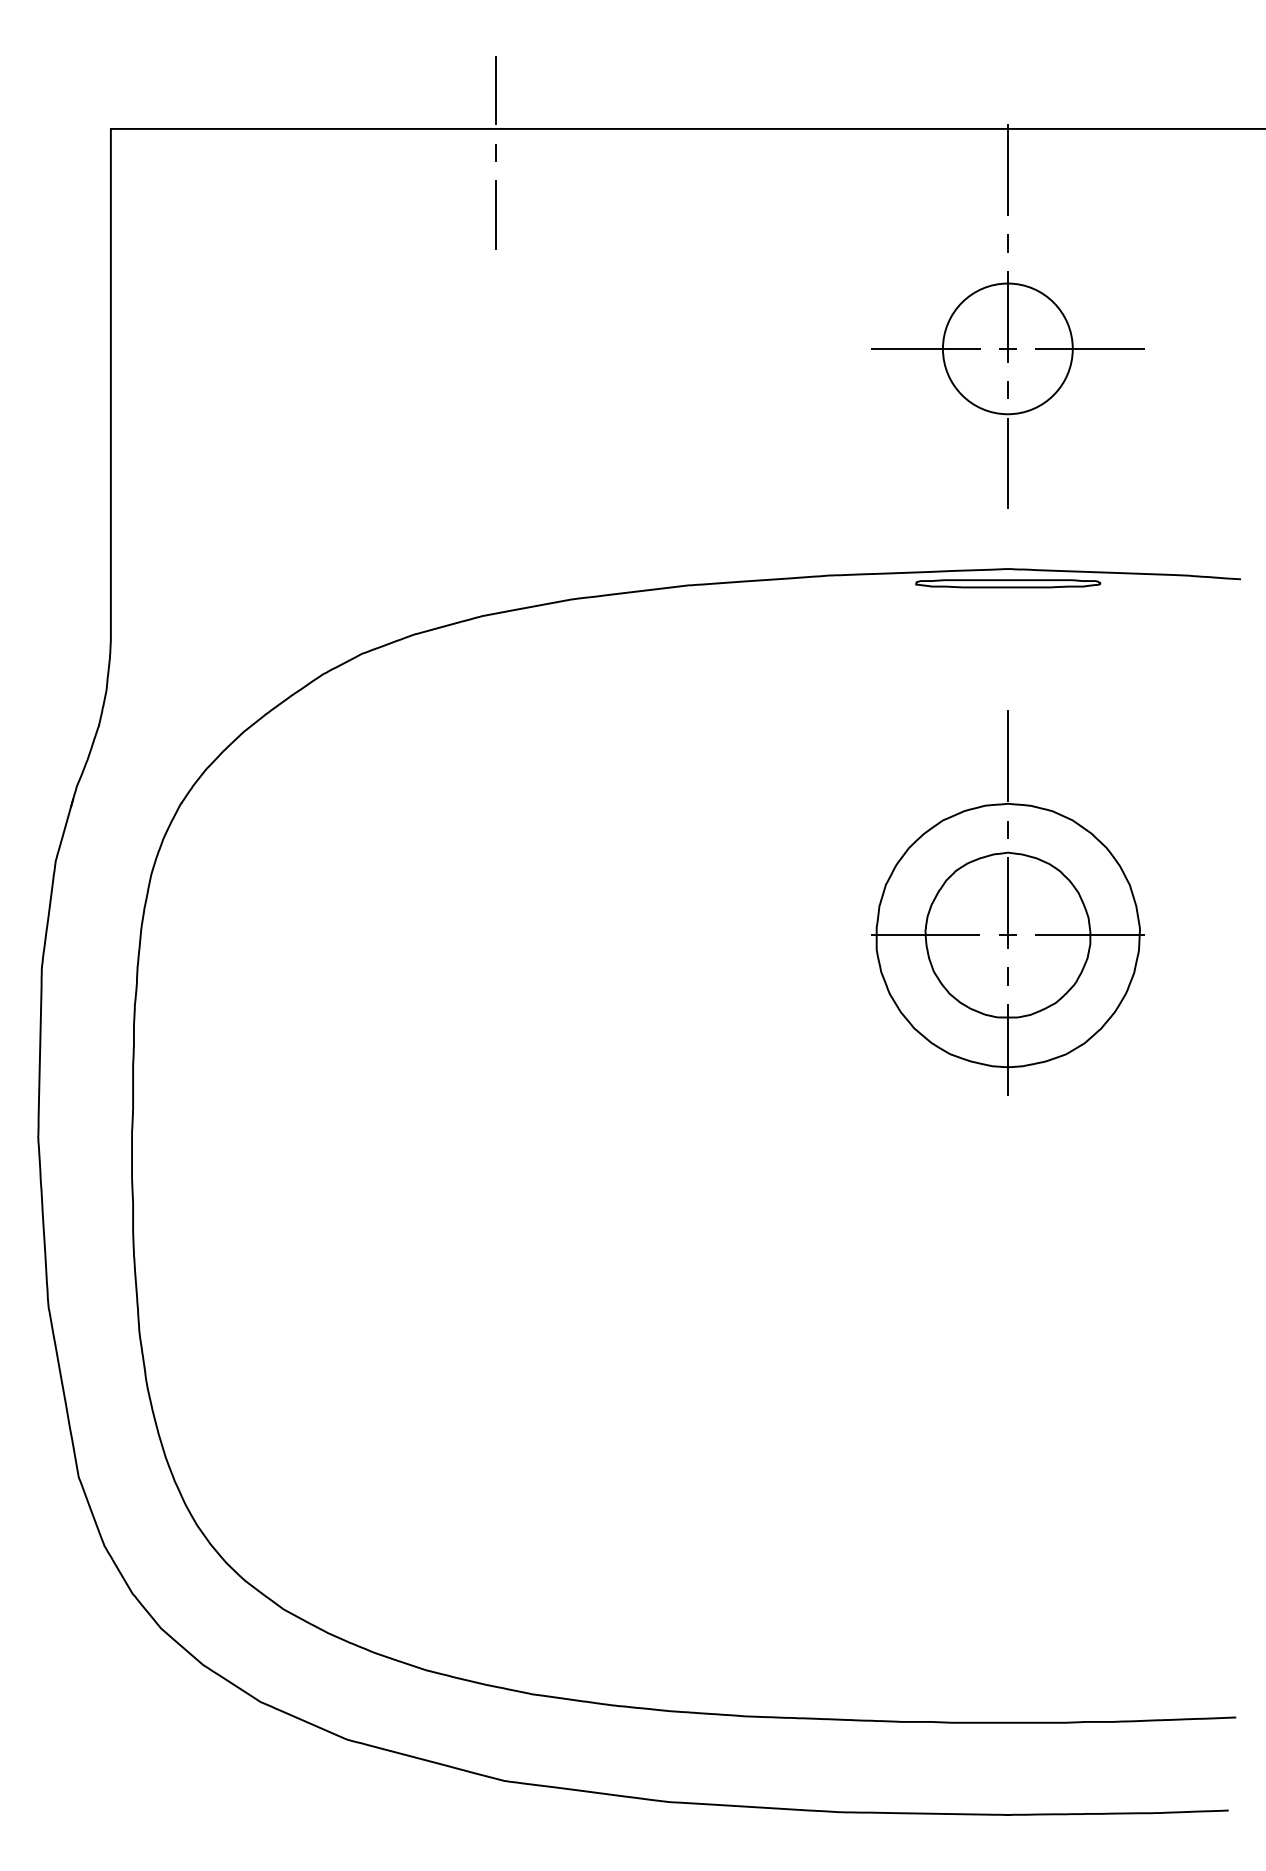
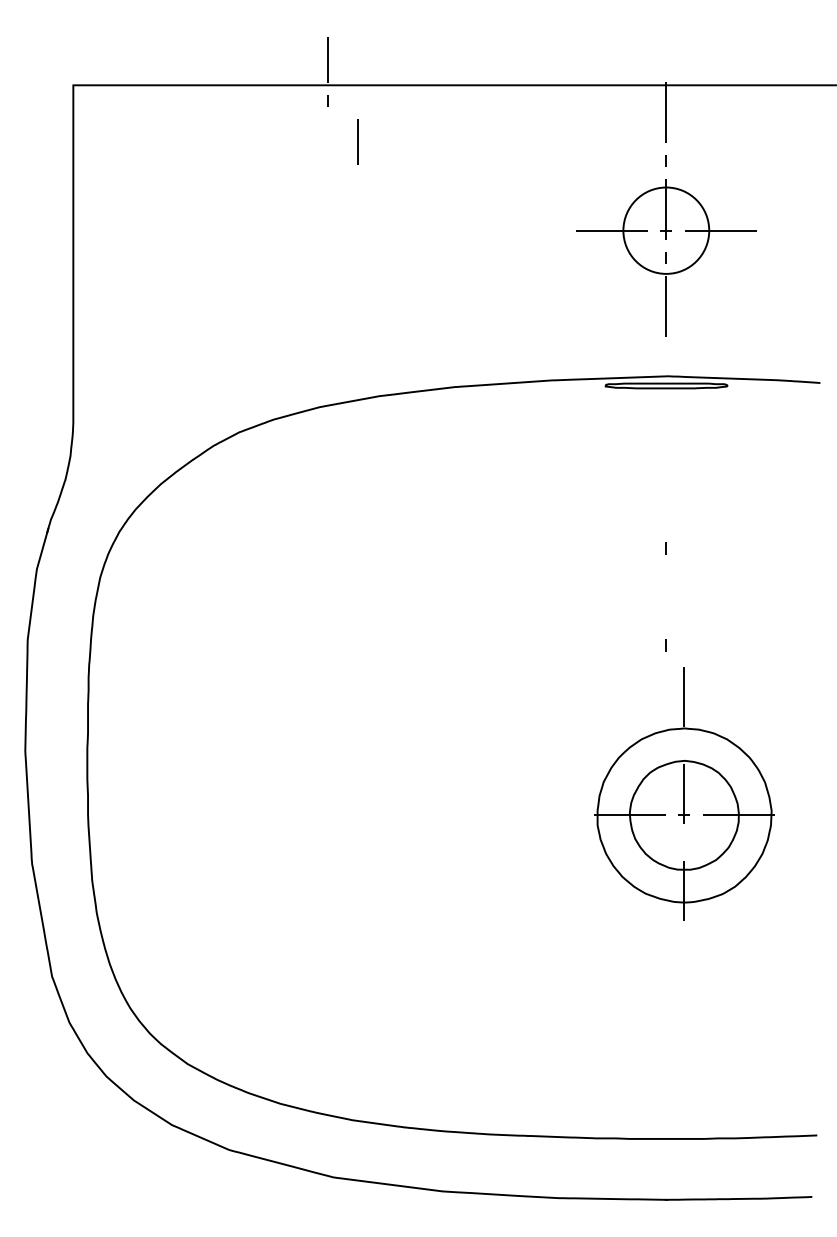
line: (495, 213) -> (357, 141), moved
part: (1008, 902) -> (684, 793), moved

